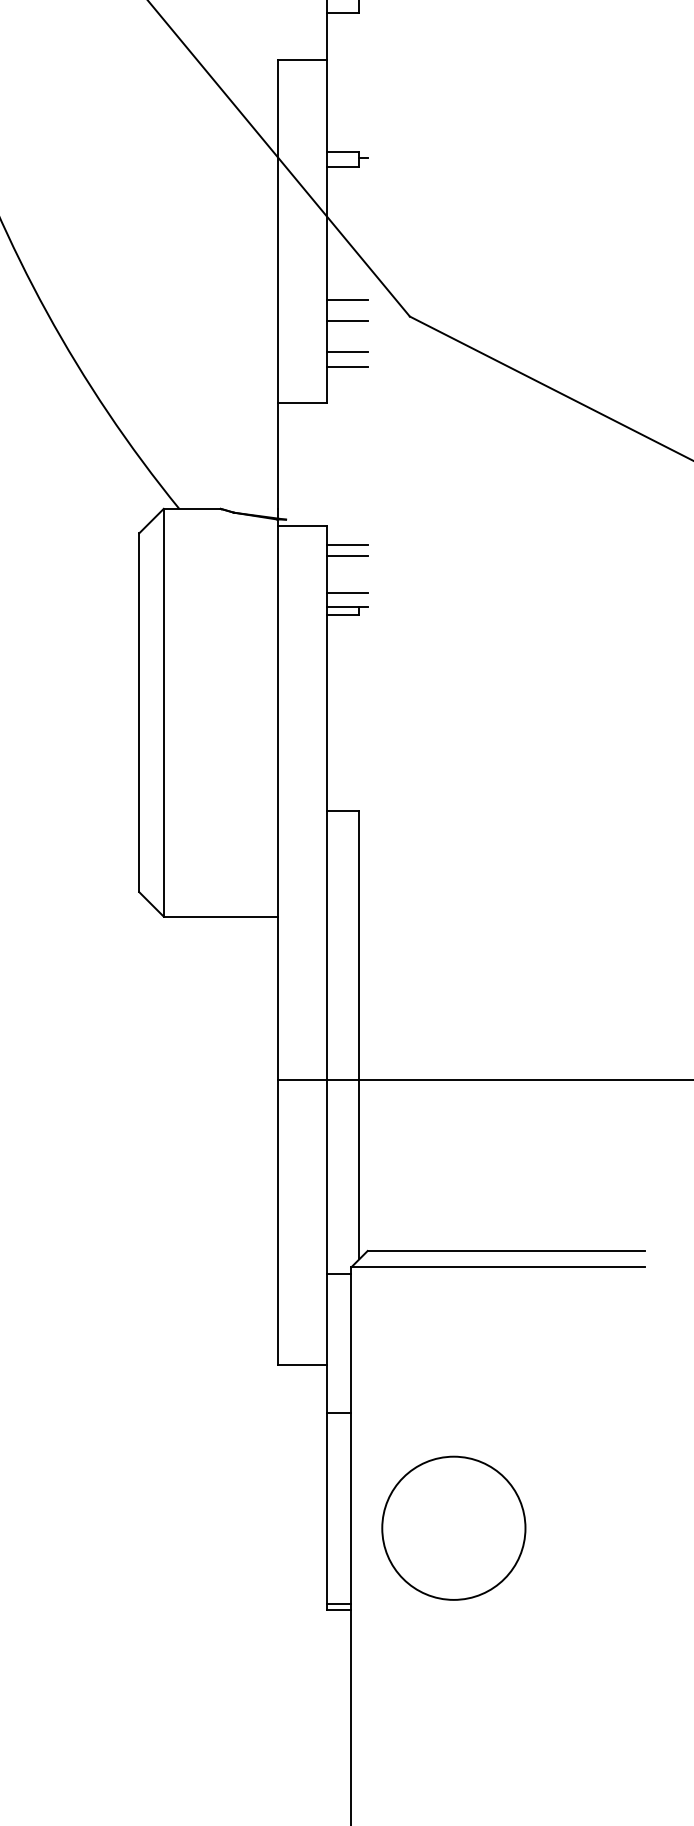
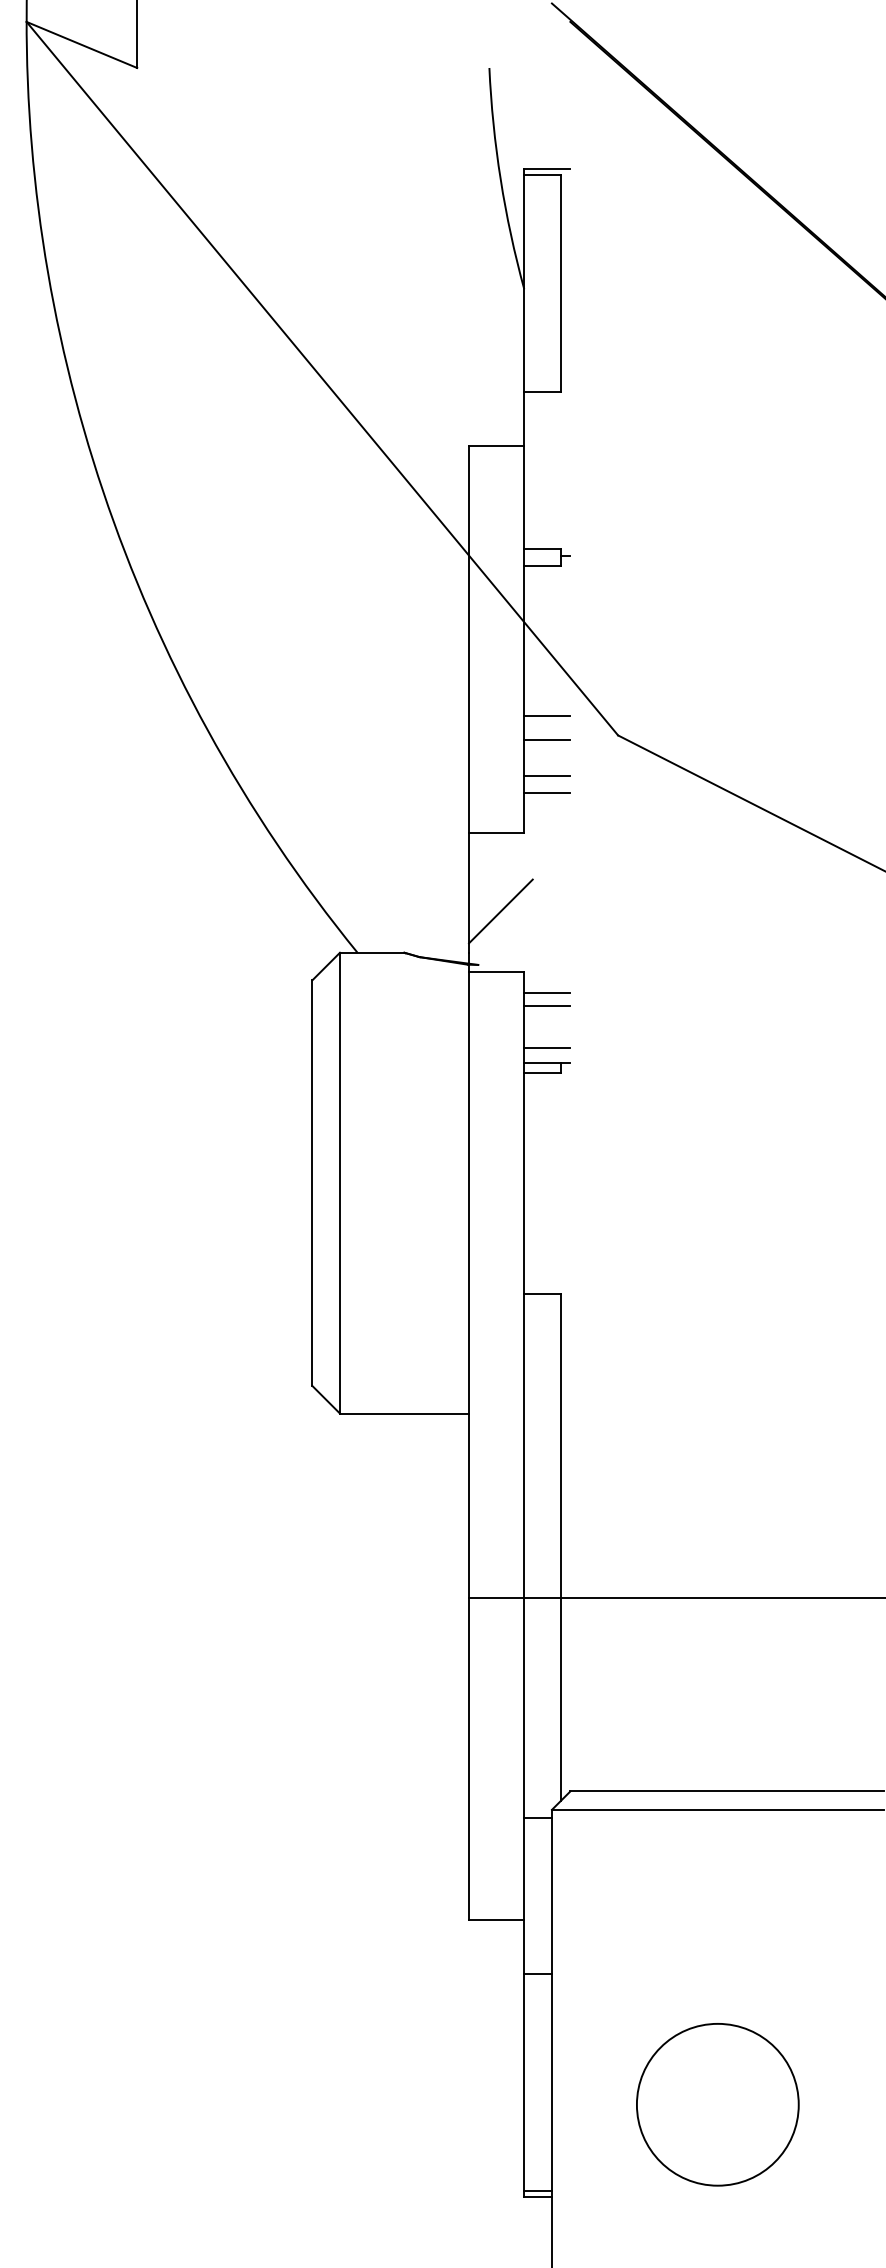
line: (305, 472) -> (500, 911), added
circle: (453, 1528) -> (717, 2104), moved

